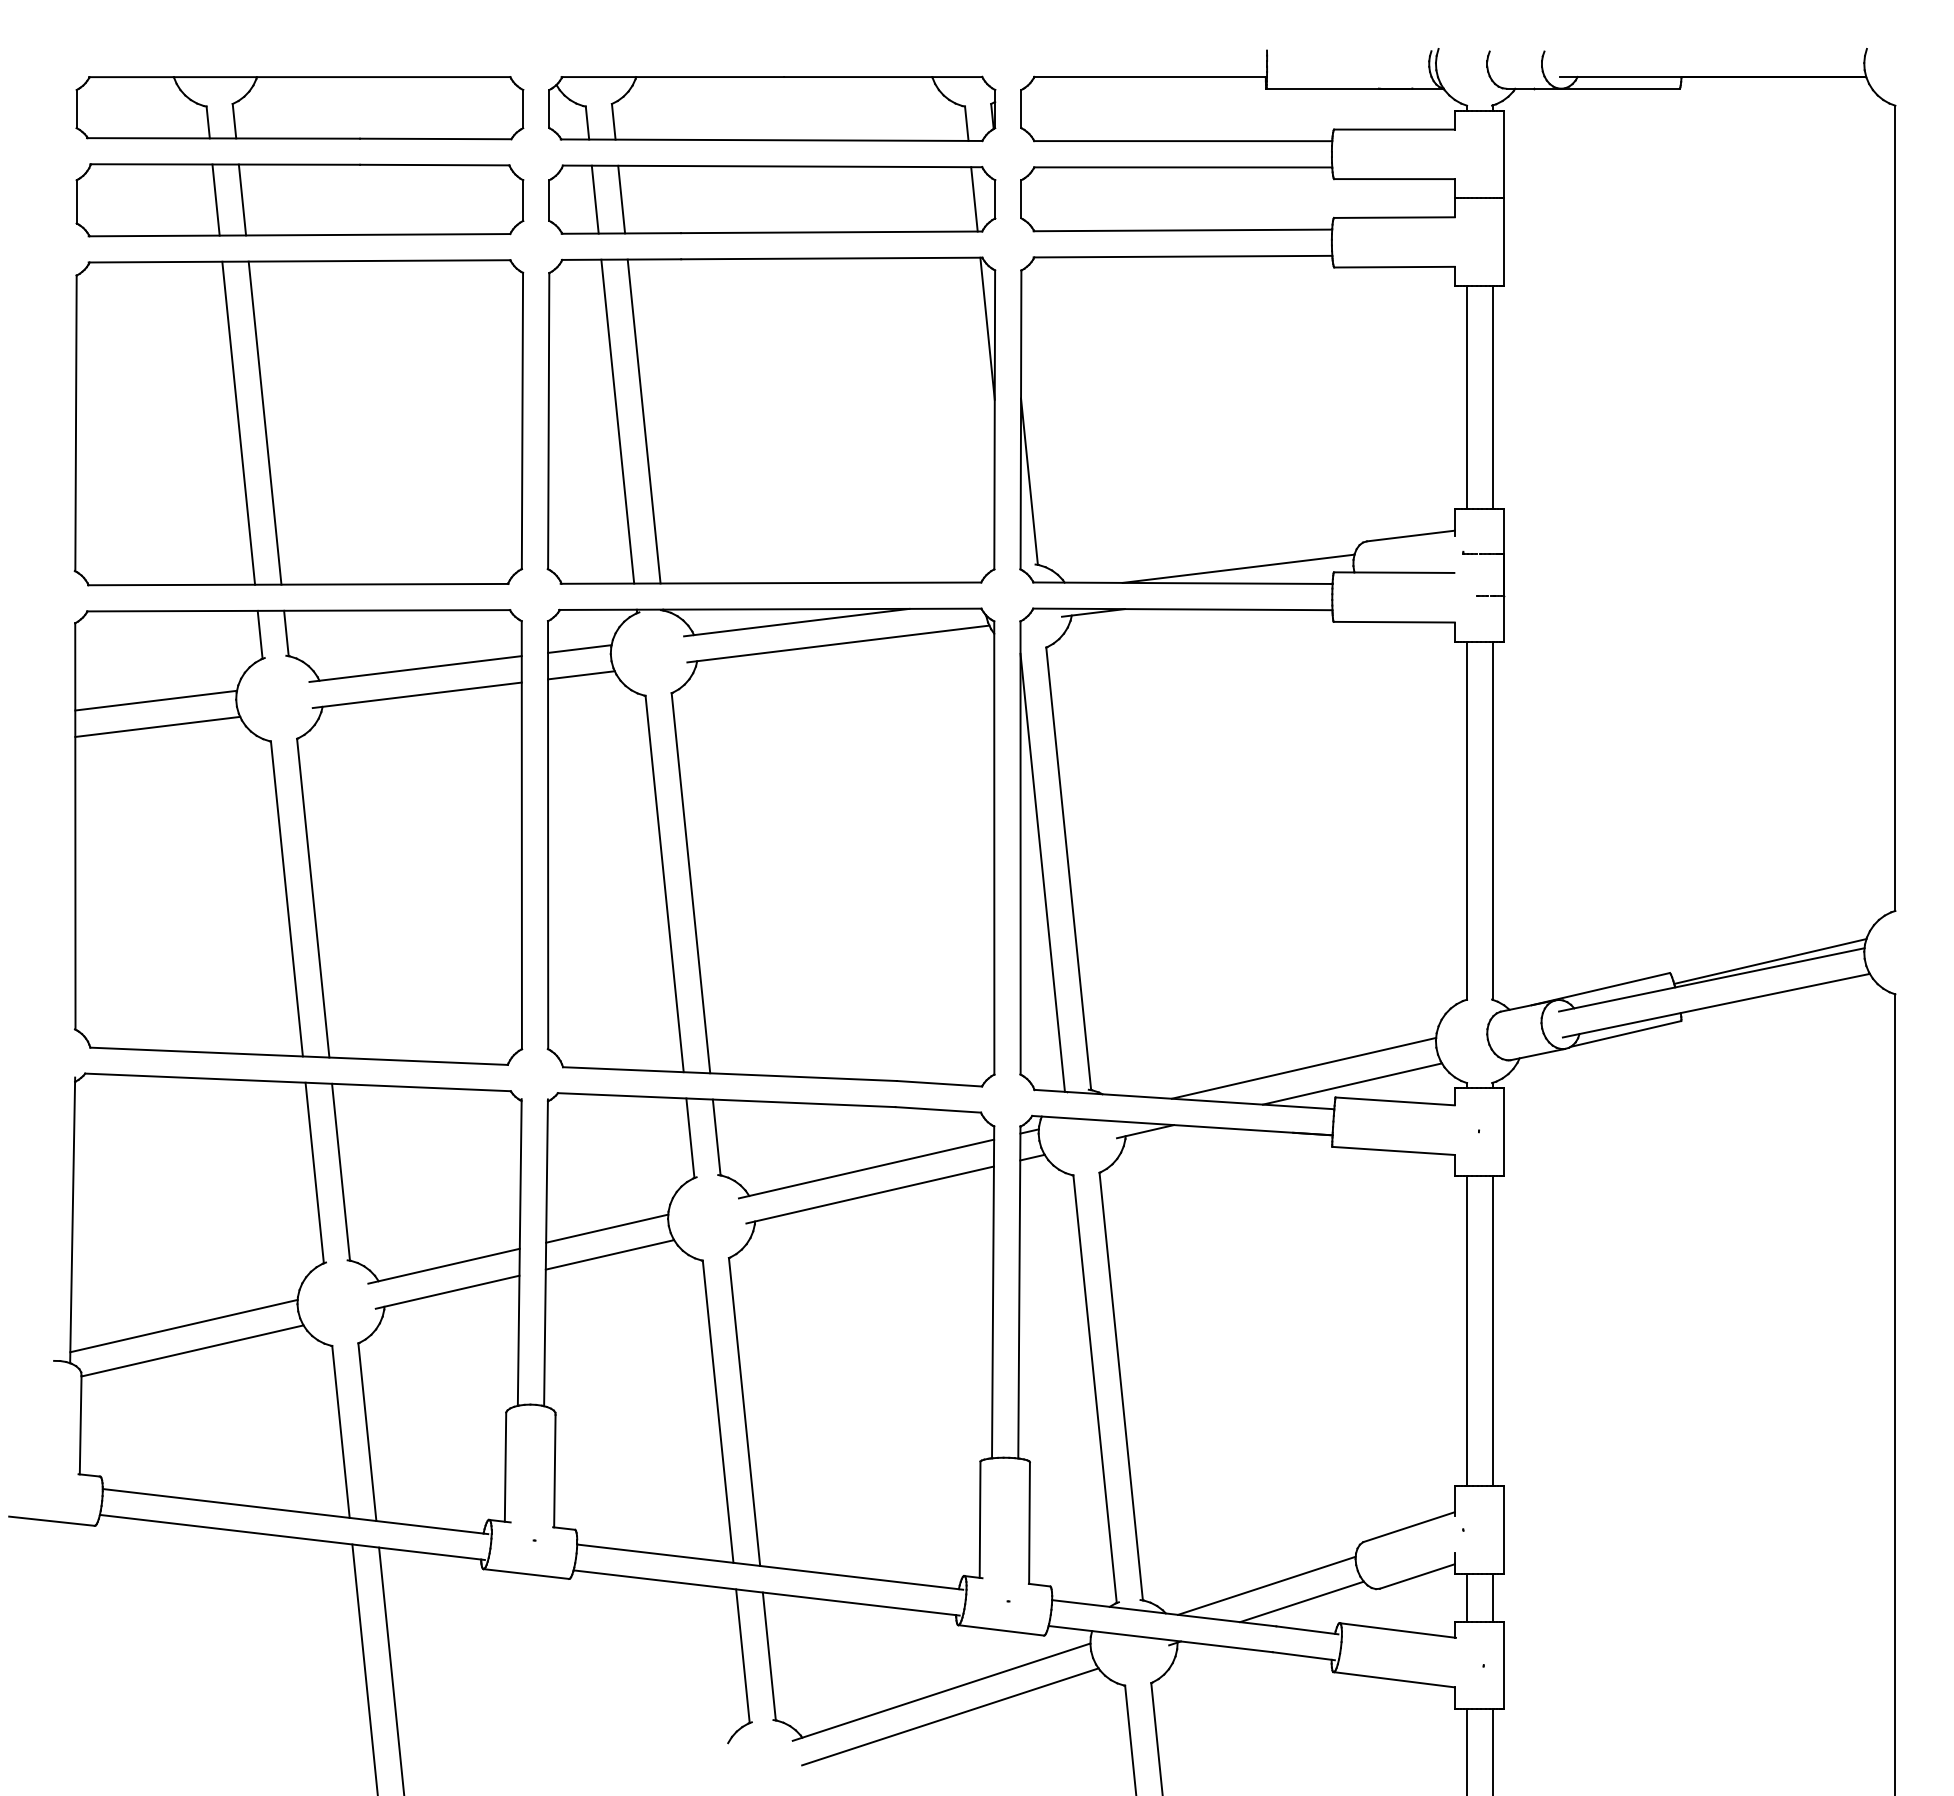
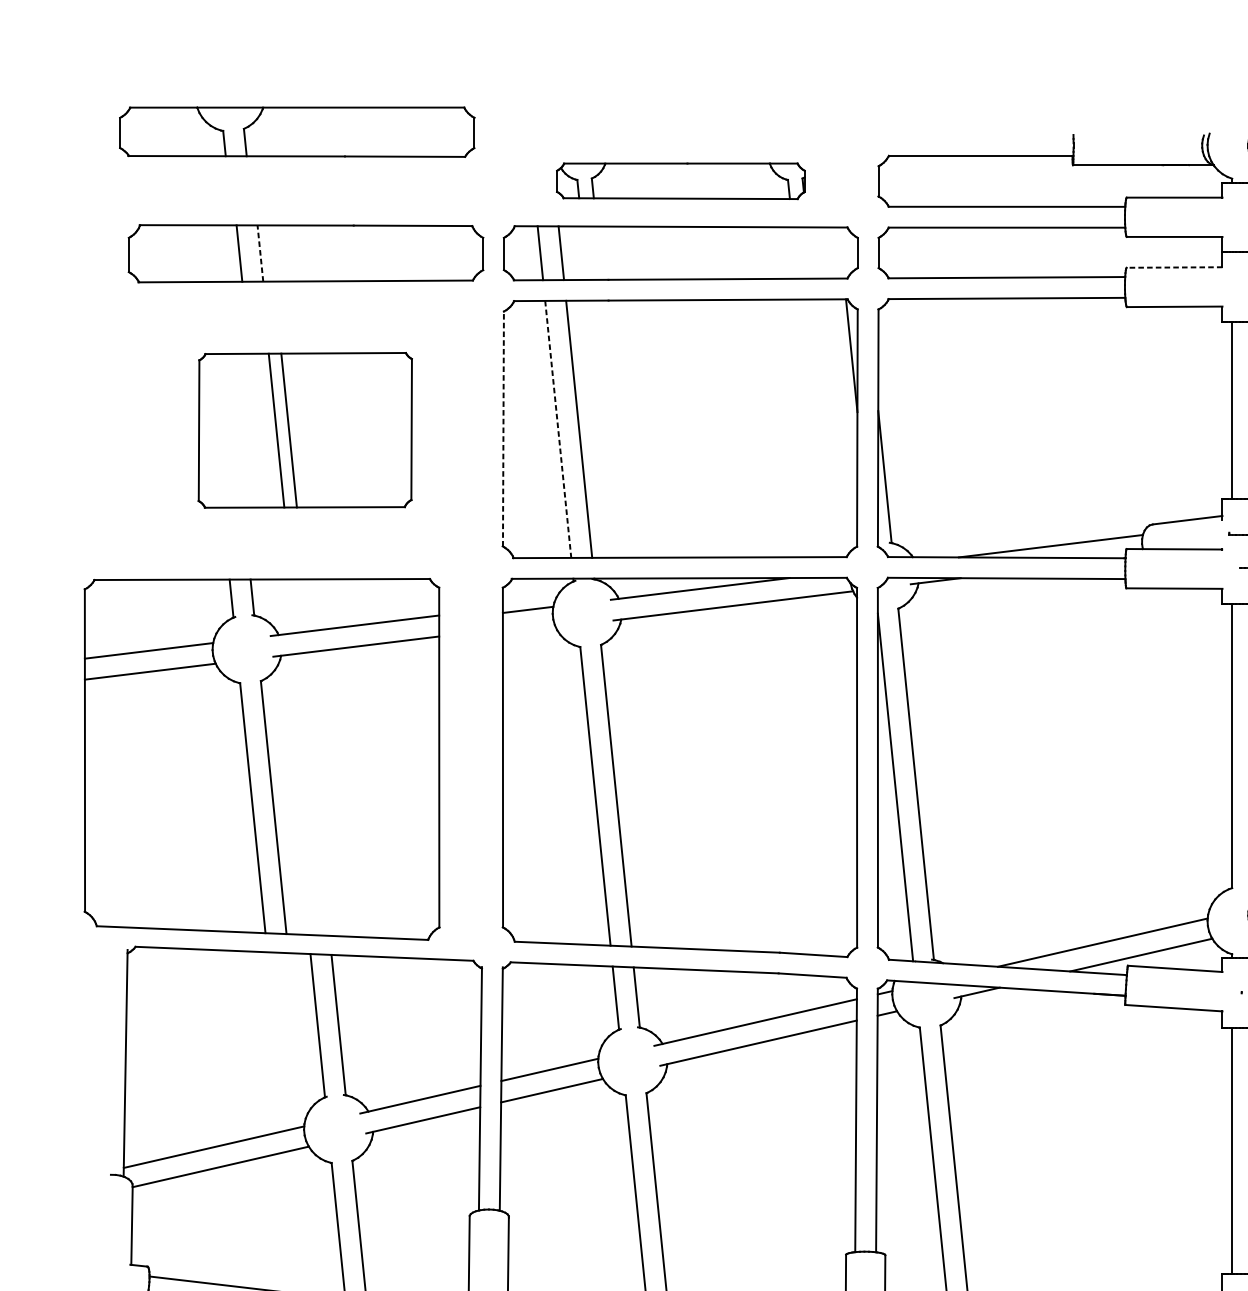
part: (299, 108) -> (296, 132), moved
part: (772, 108) -> (681, 180), size x0.7
line: (974, 199) -> (841, 253), removed
line: (242, 200) -> (260, 253), solid -> dashed
line: (1393, 217) -> (1173, 267), solid -> dashed
line: (548, 420) -> (503, 428), solid -> dashed
line: (617, 421) -> (558, 429), solid -> dashed
part: (298, 422) -> (304, 430), size x0.6
line: (581, 675) -> (529, 630), removed
part: (298, 837) -> (262, 759), moved

